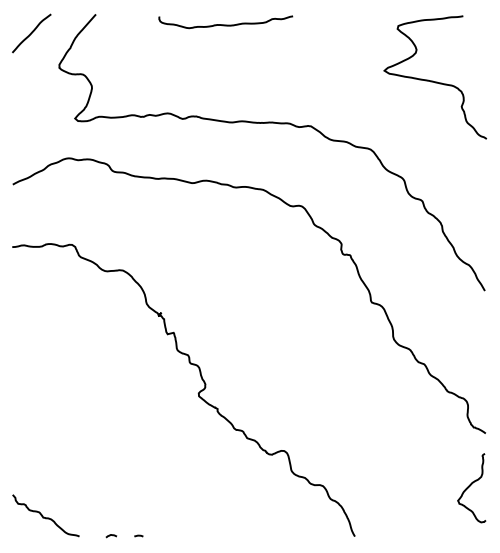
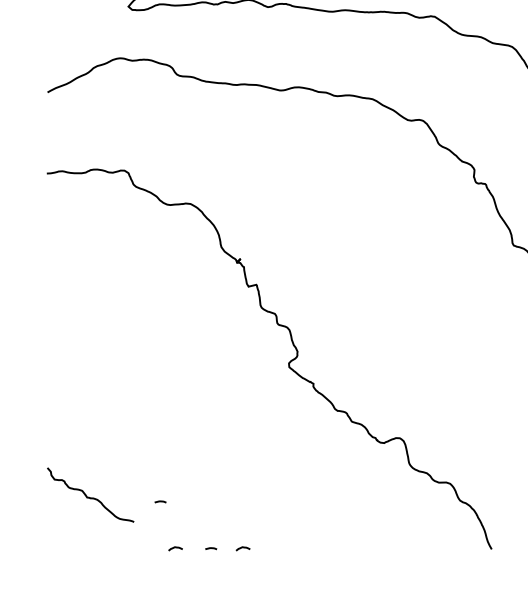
curve: (99, 499) -> (160, 501), added
curve: (44, 516) -> (88, 496), moved
curve: (163, 535) -> (243, 547), added

